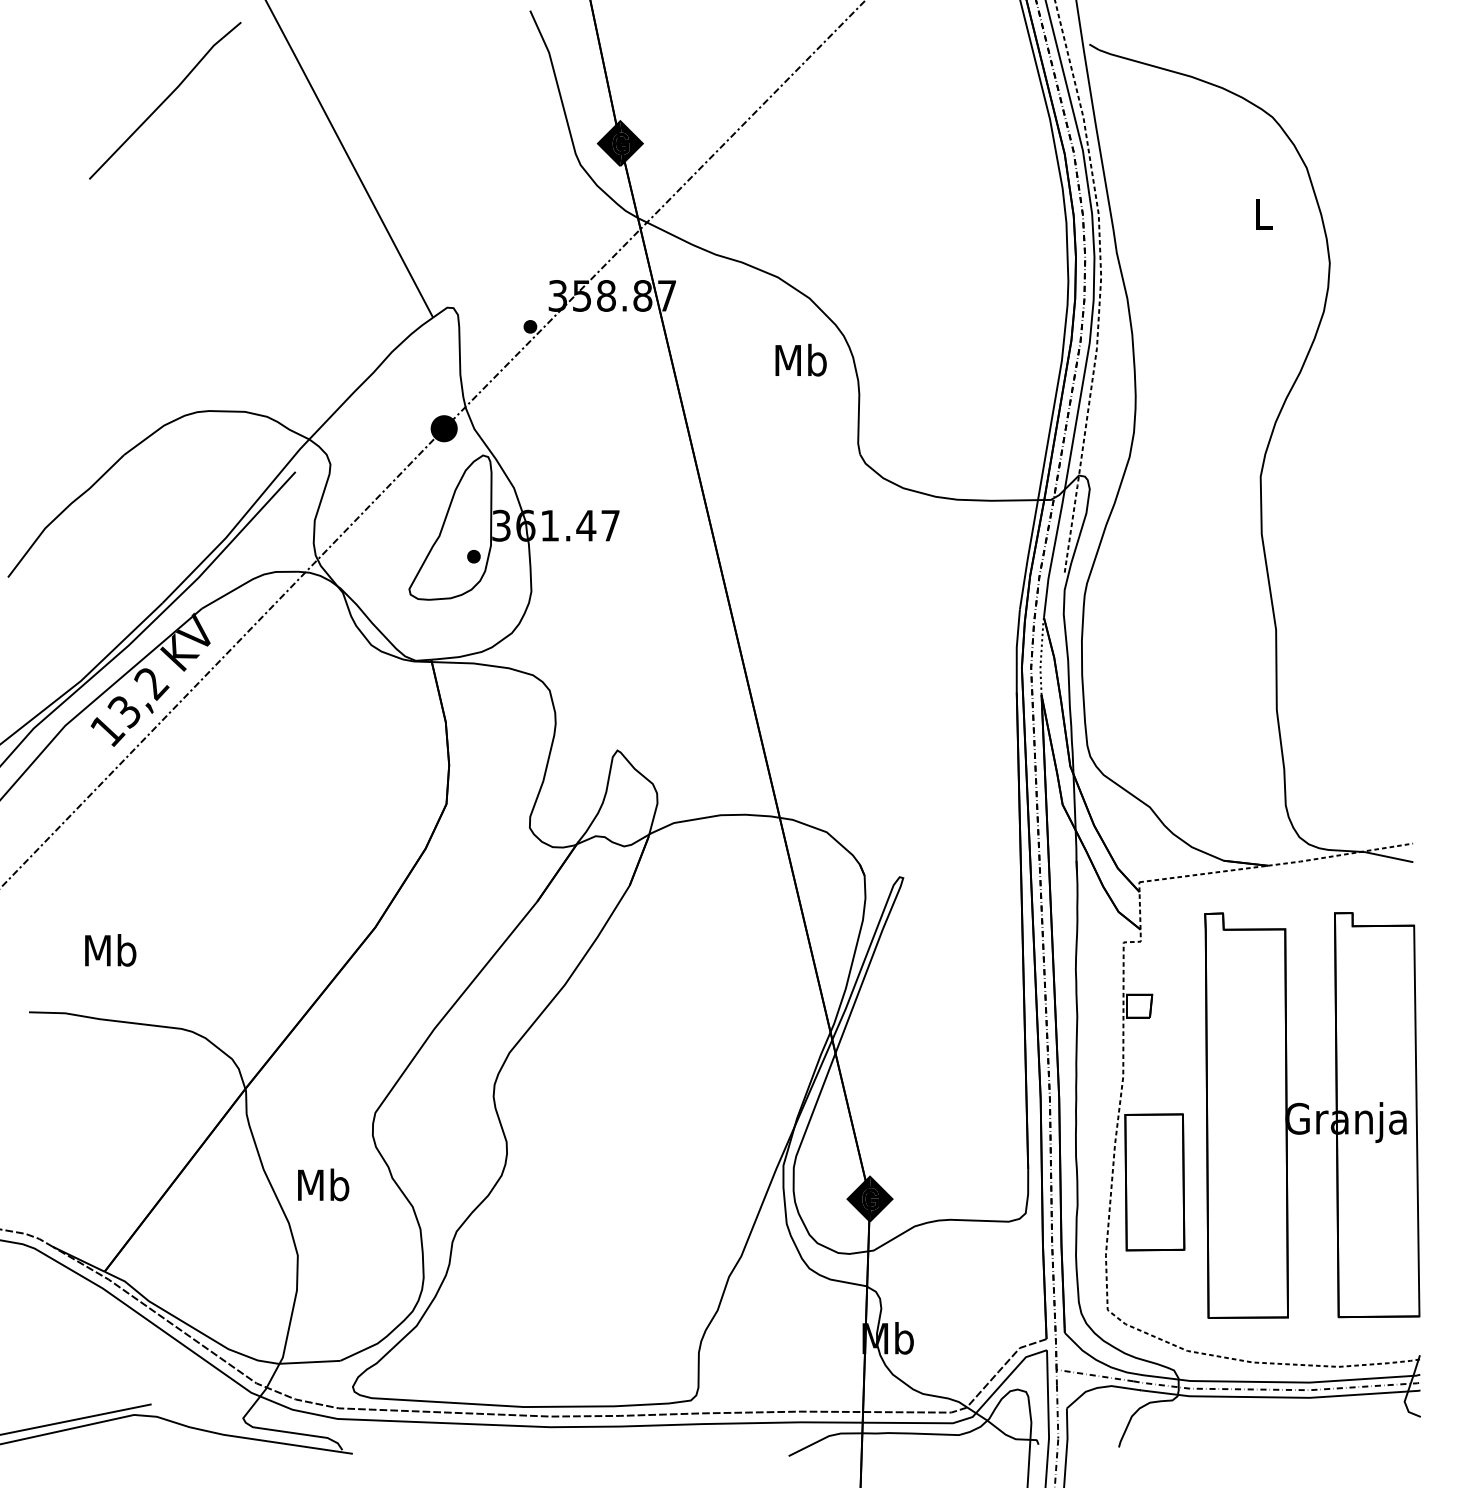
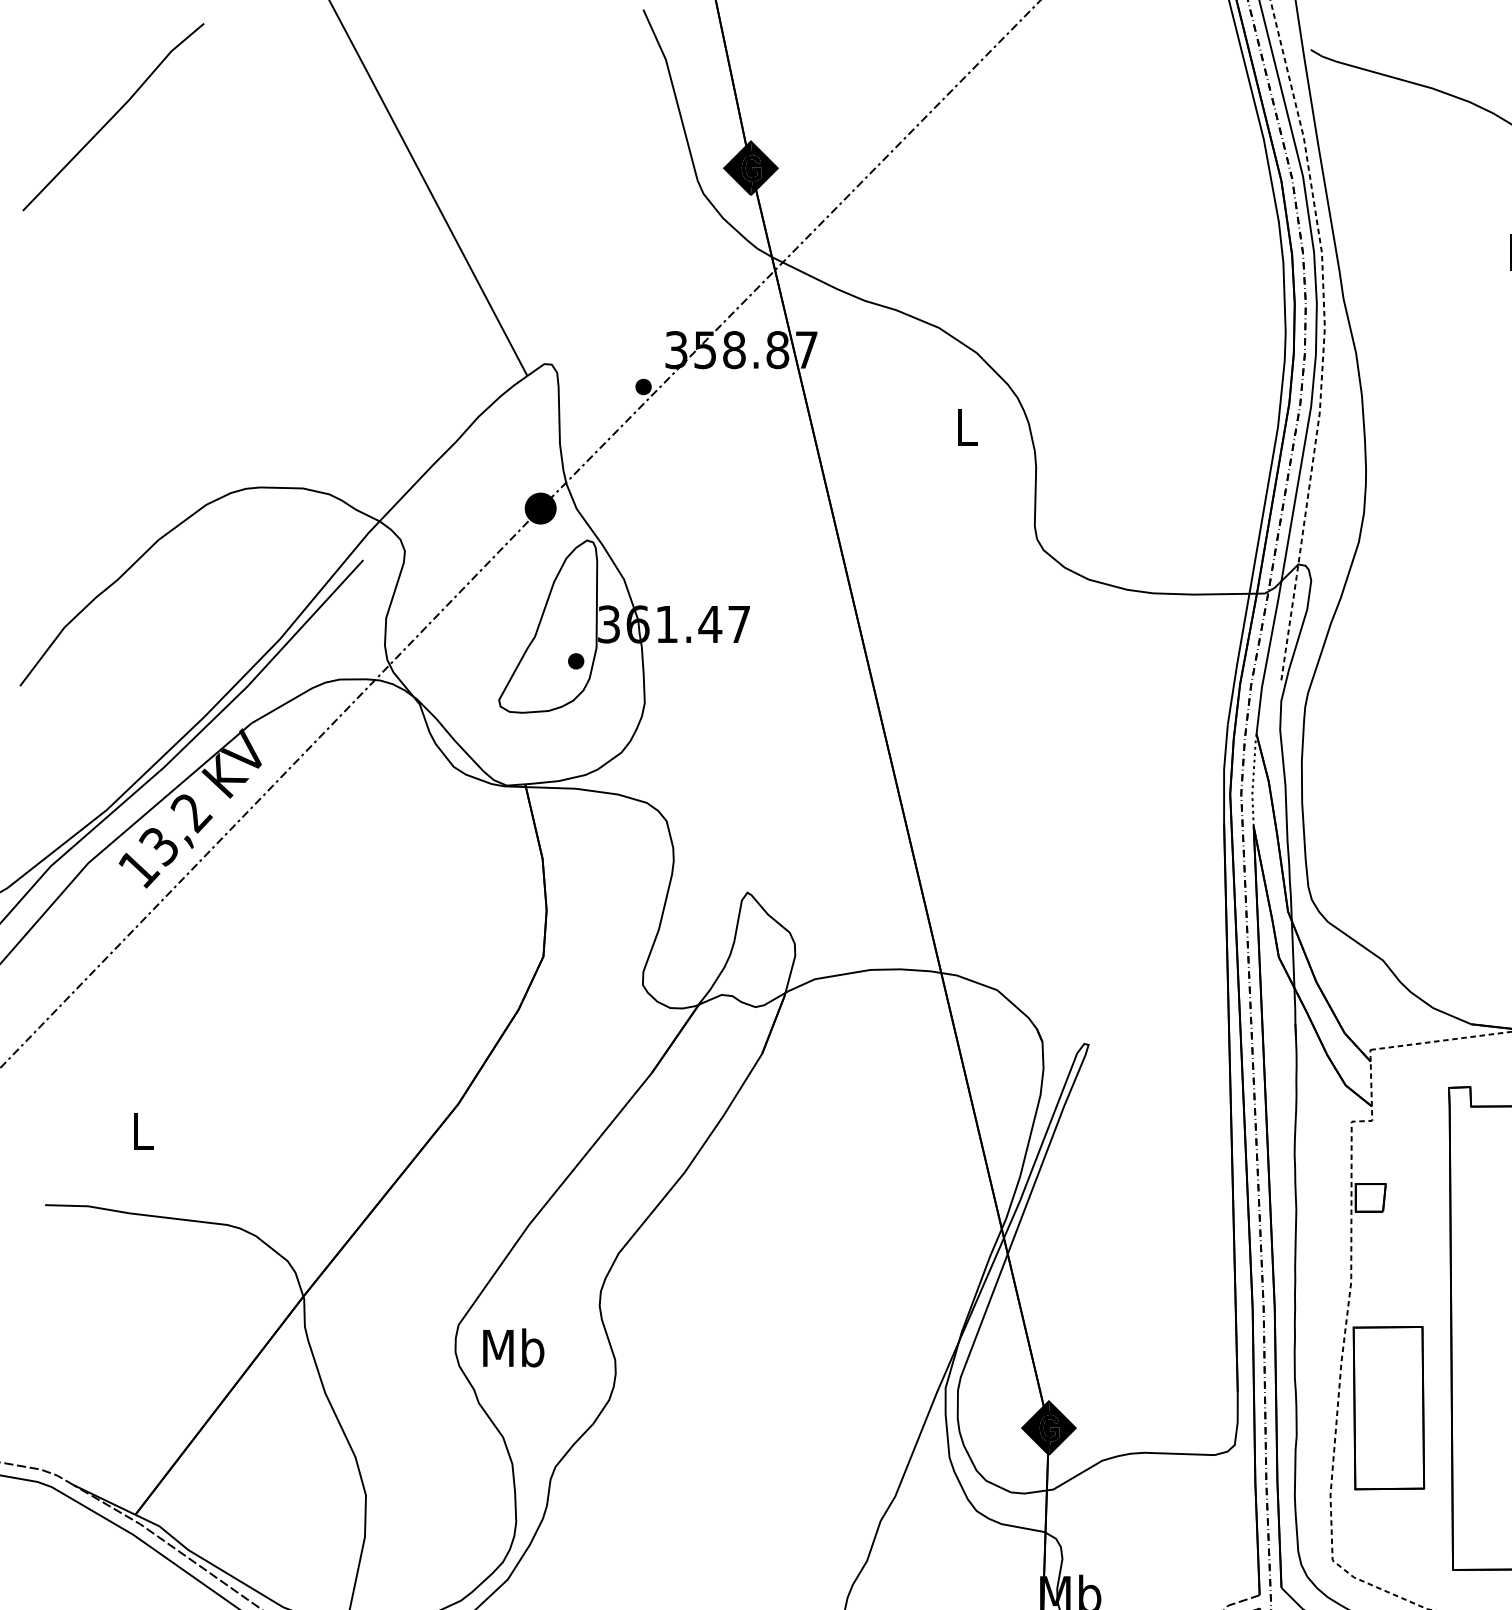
line: (165, 100) -> (113, 116), moved
text: (800, 359) -> (965, 425), Mb -> L
text: (110, 950) -> (142, 1131), Mb -> L
text: (323, 1184) -> (513, 1347), moved

